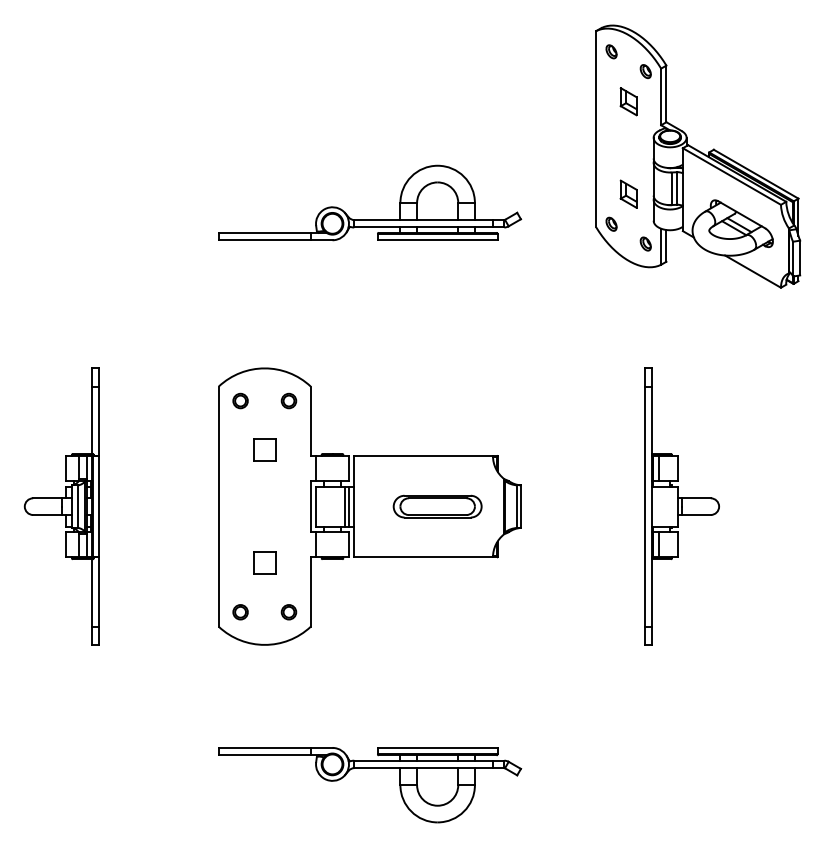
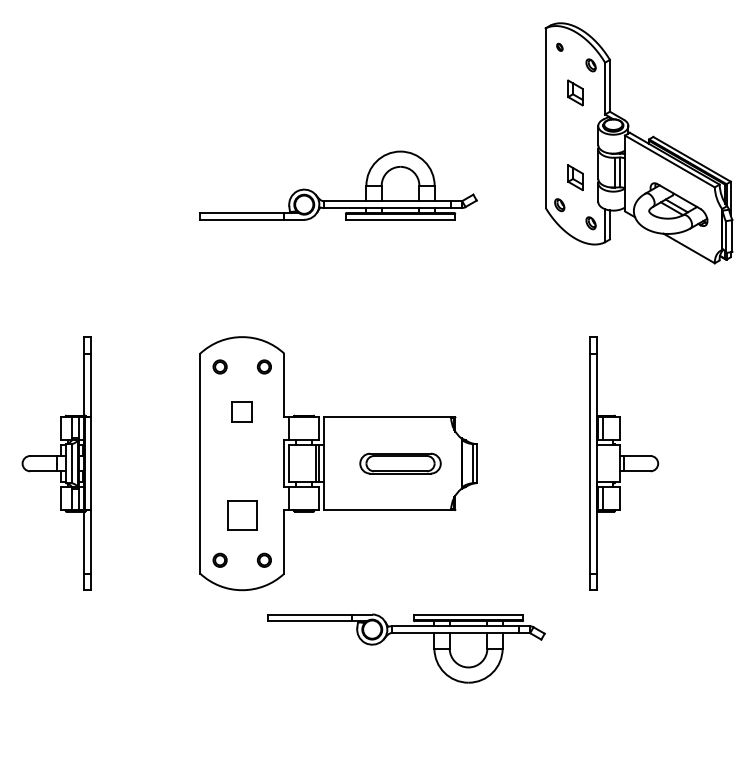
part: (611, 52) -> (559, 47), size x0.6
part: (263, 563) -> (241, 515), size x1.4
part: (369, 768) -> (406, 633), moved

